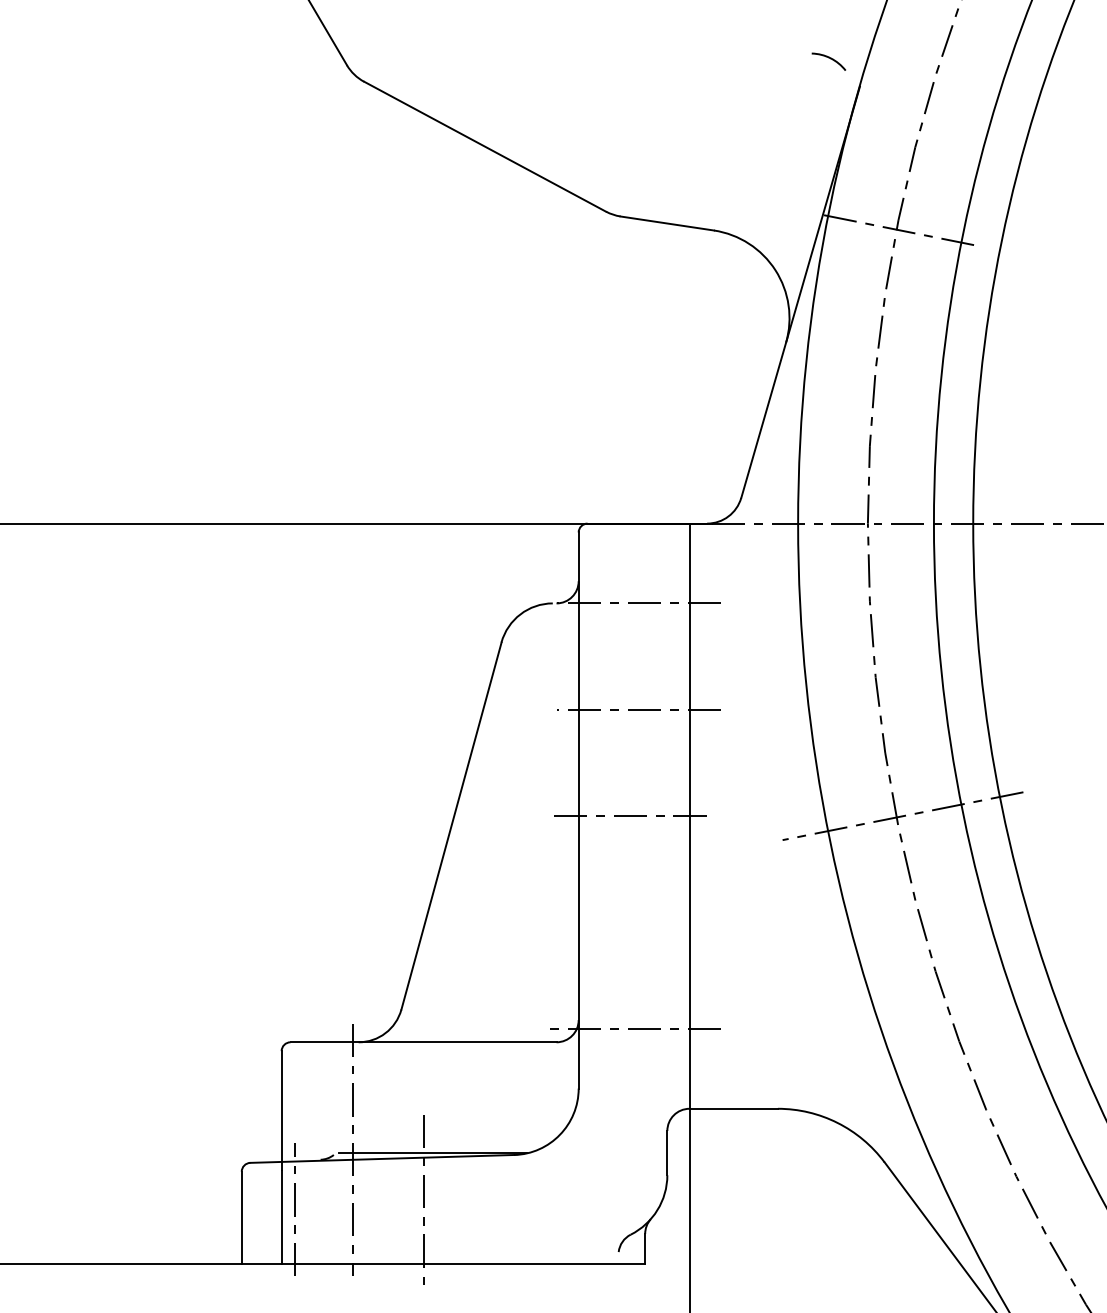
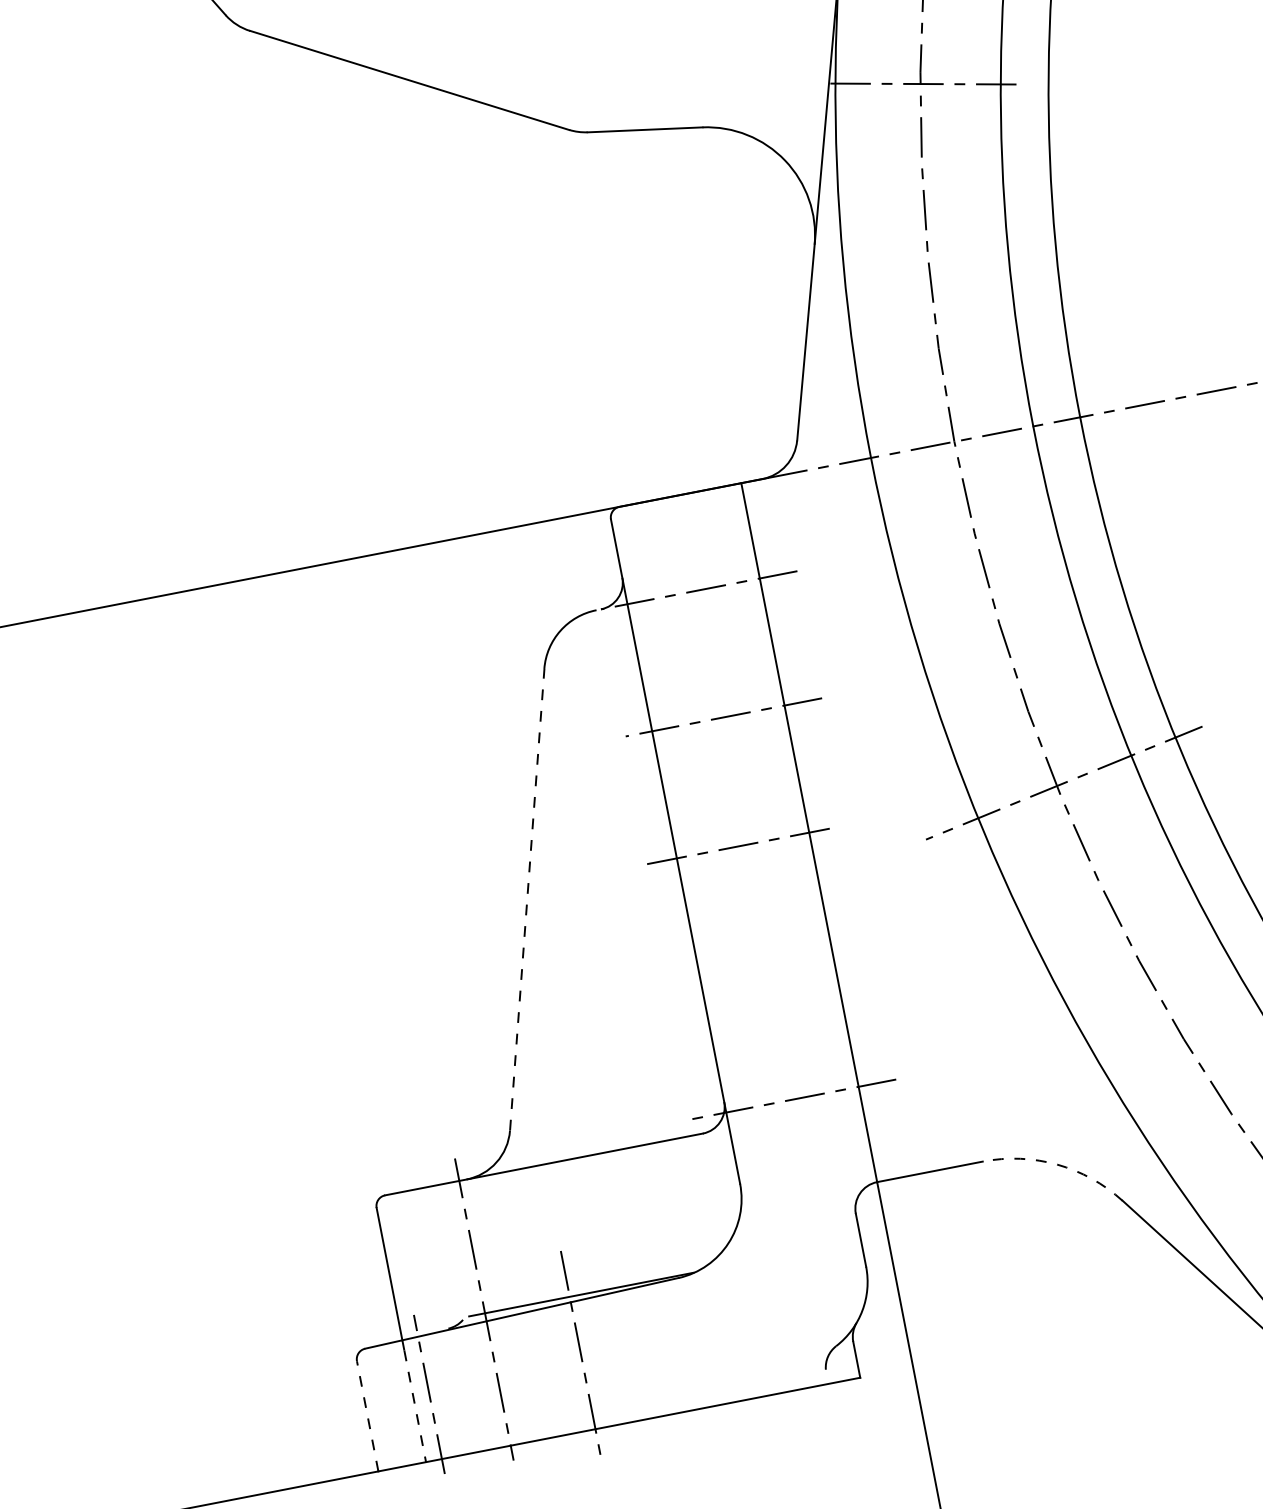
line: (451, 825) -> (527, 899), solid -> dashed
arc: (837, 1122) -> (1057, 1164), solid -> dashed
line: (241, 1217) -> (367, 1416), solid -> dashed
line: (281, 1217) -> (415, 1406), solid -> dashed

